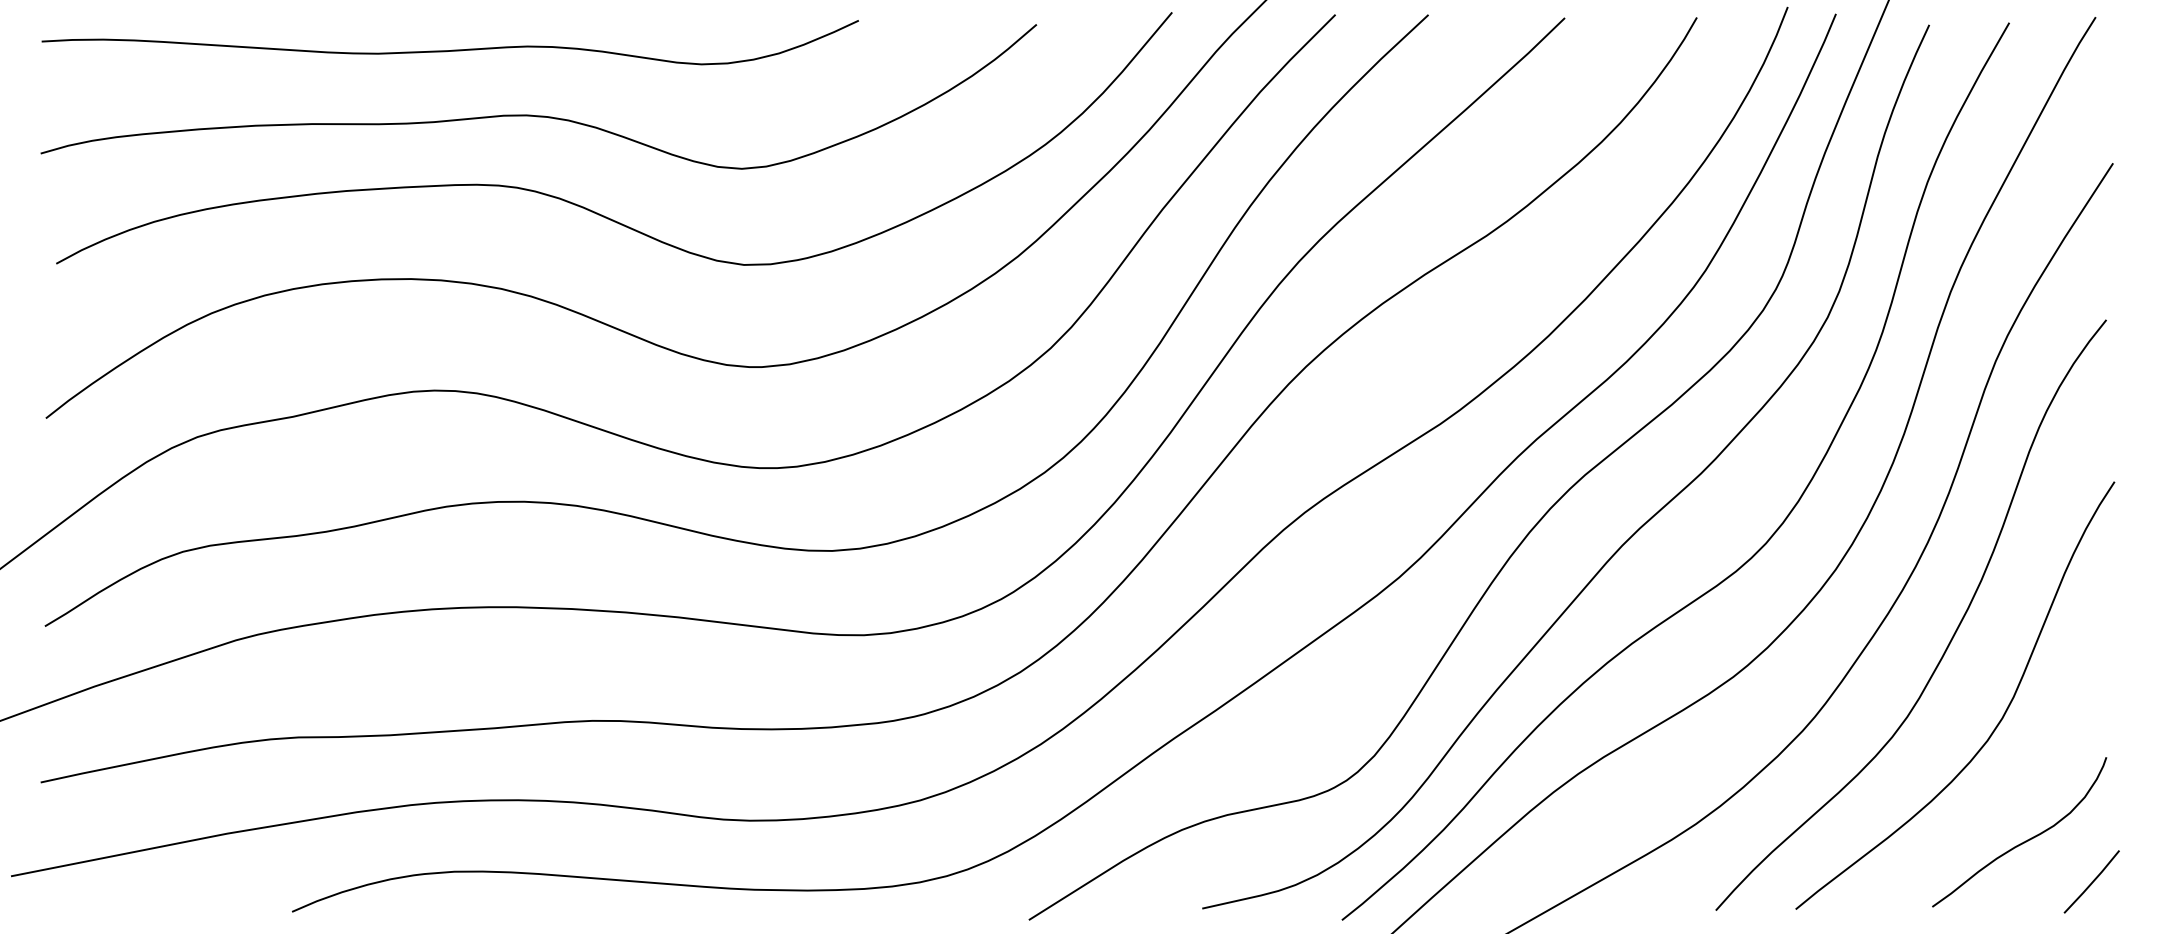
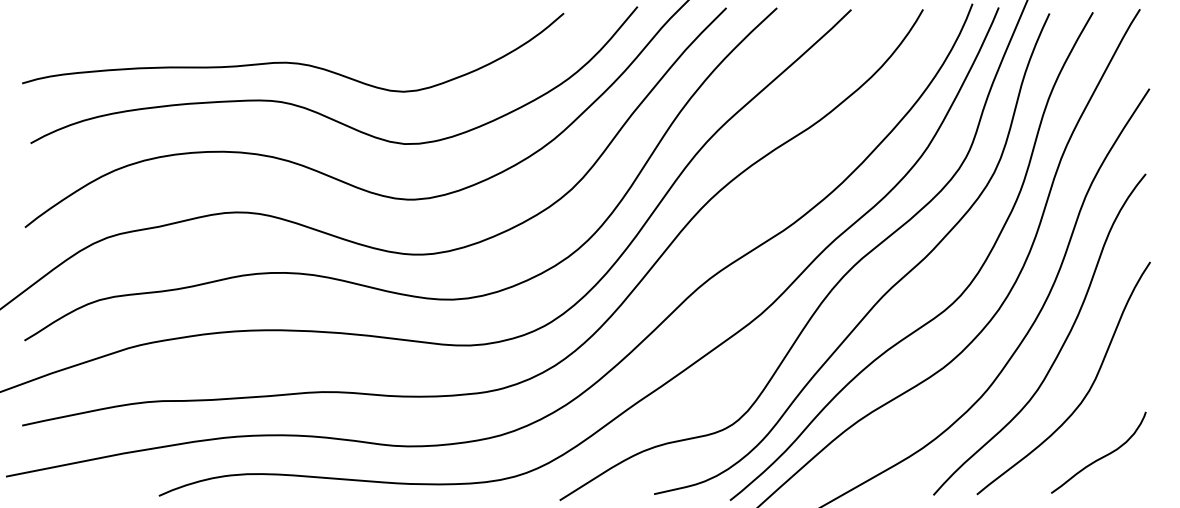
curve: (449, 48) -> (244, 26), removed
line: (2090, 881) -> (1137, 479), removed

